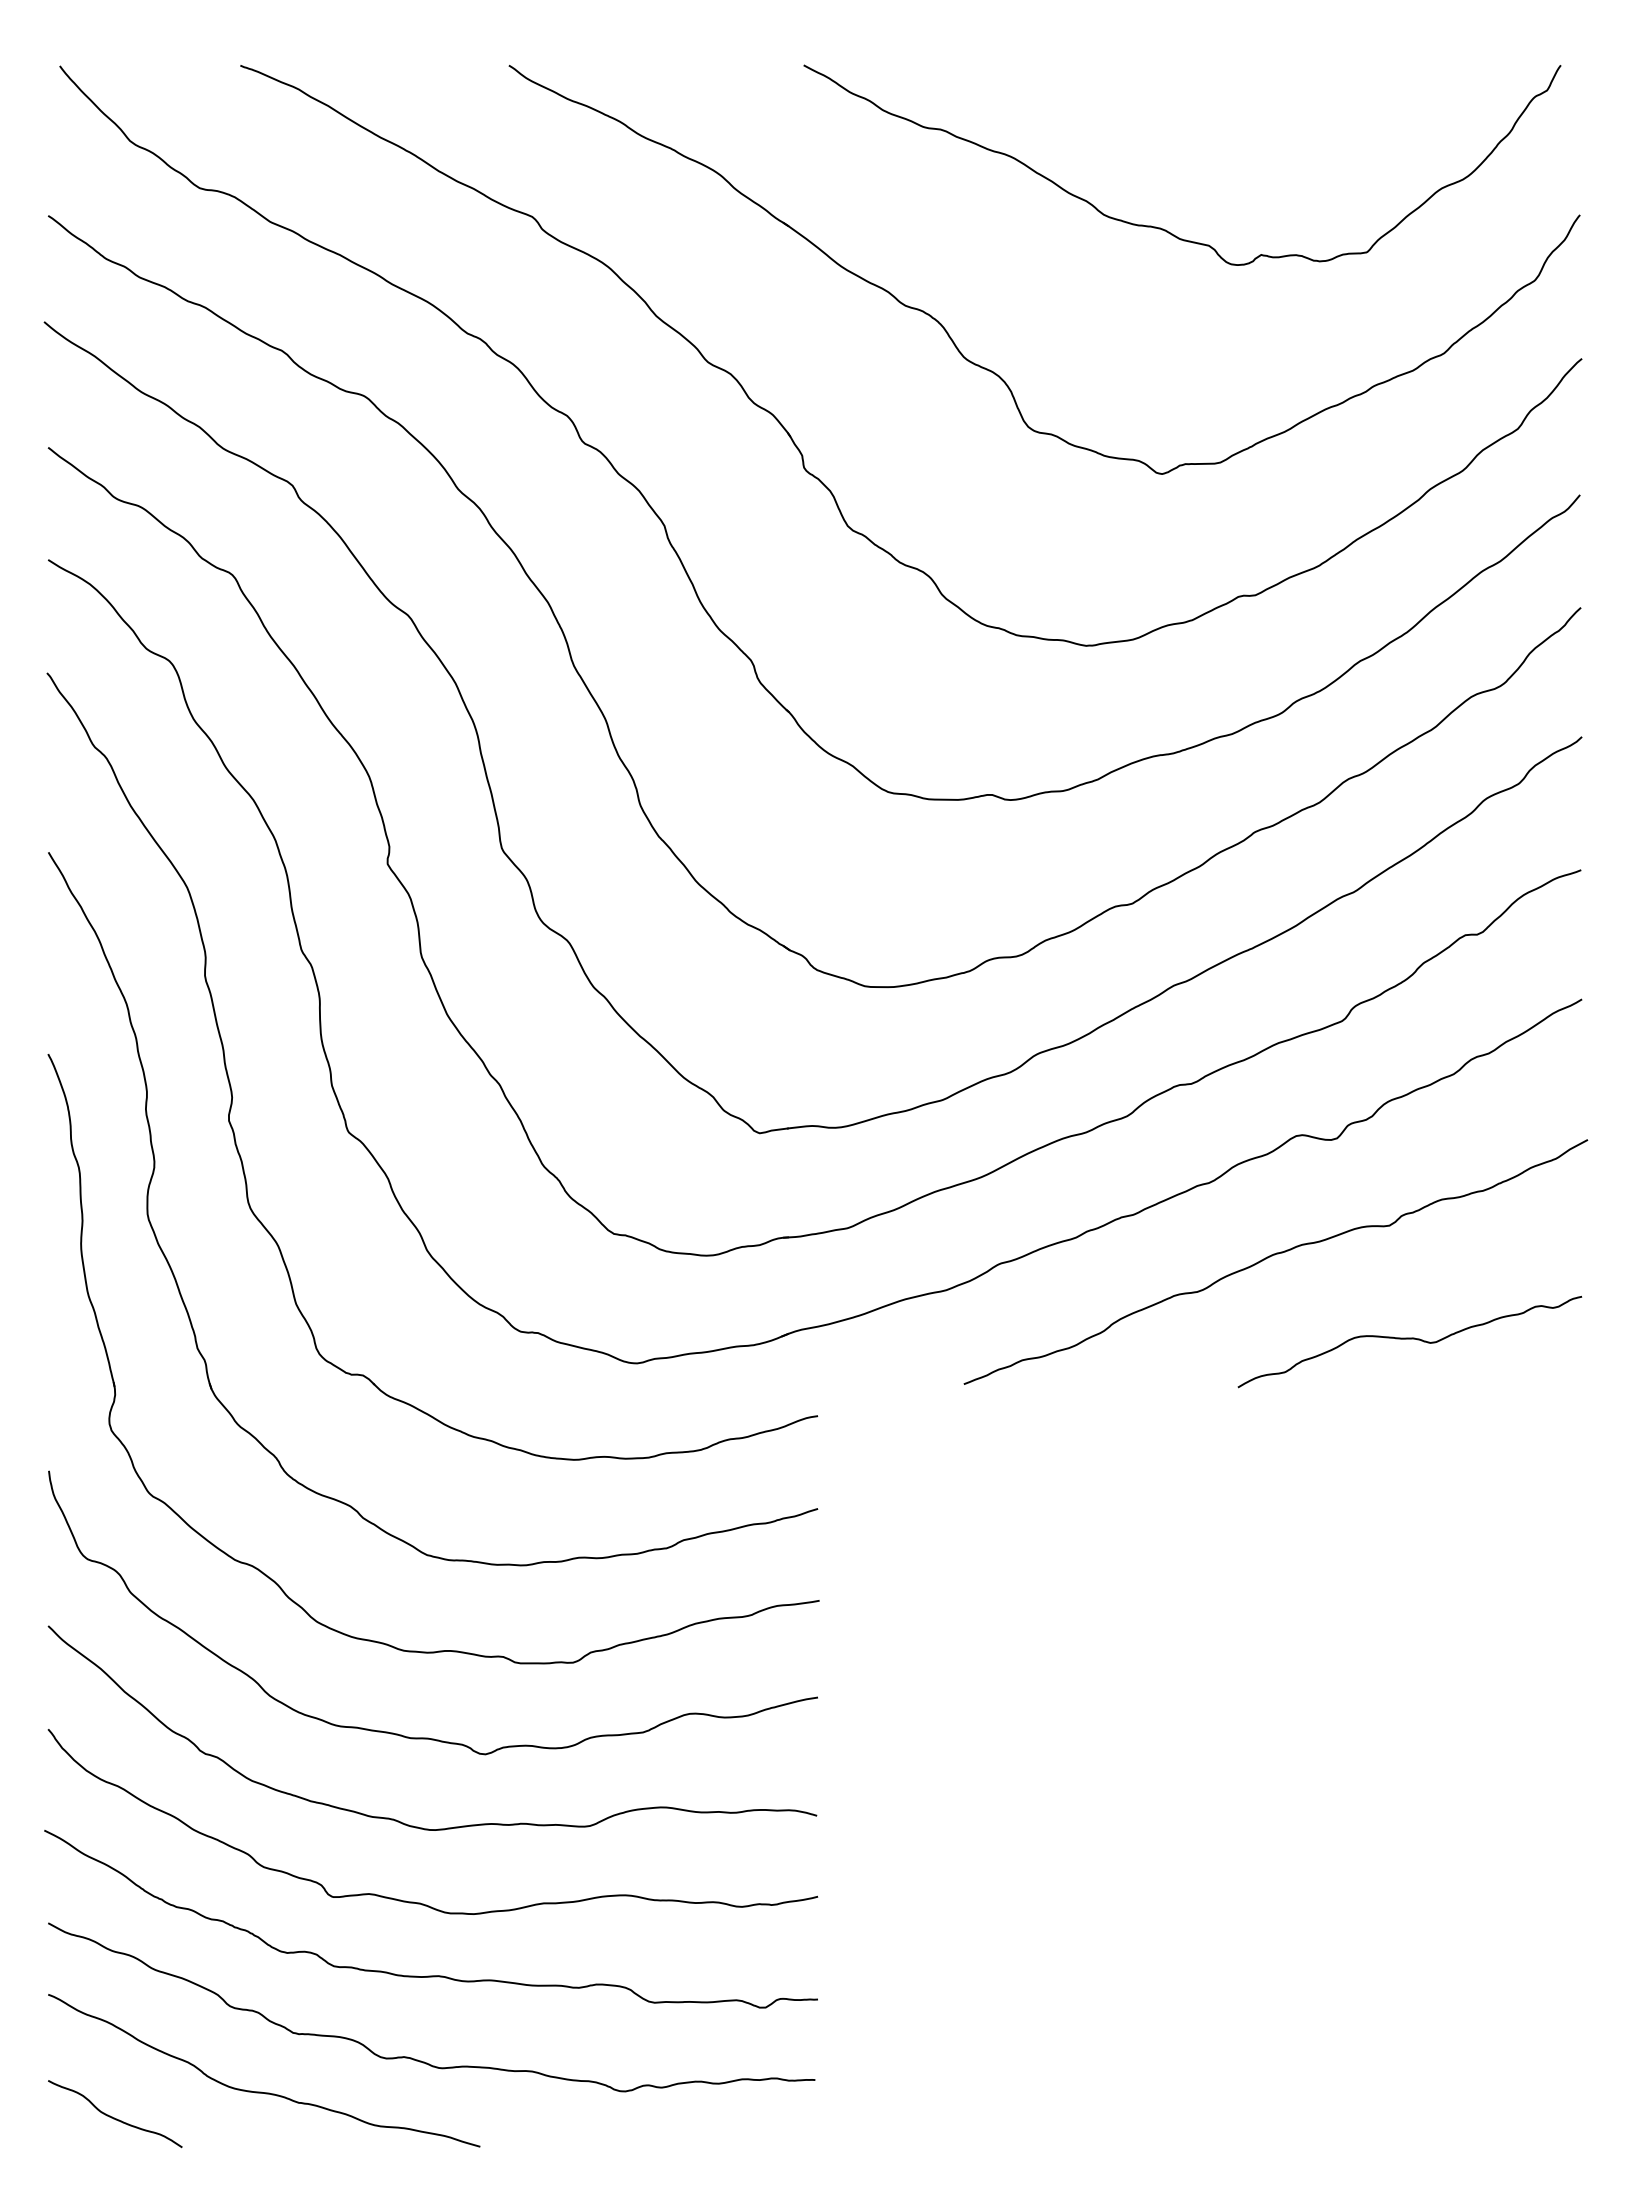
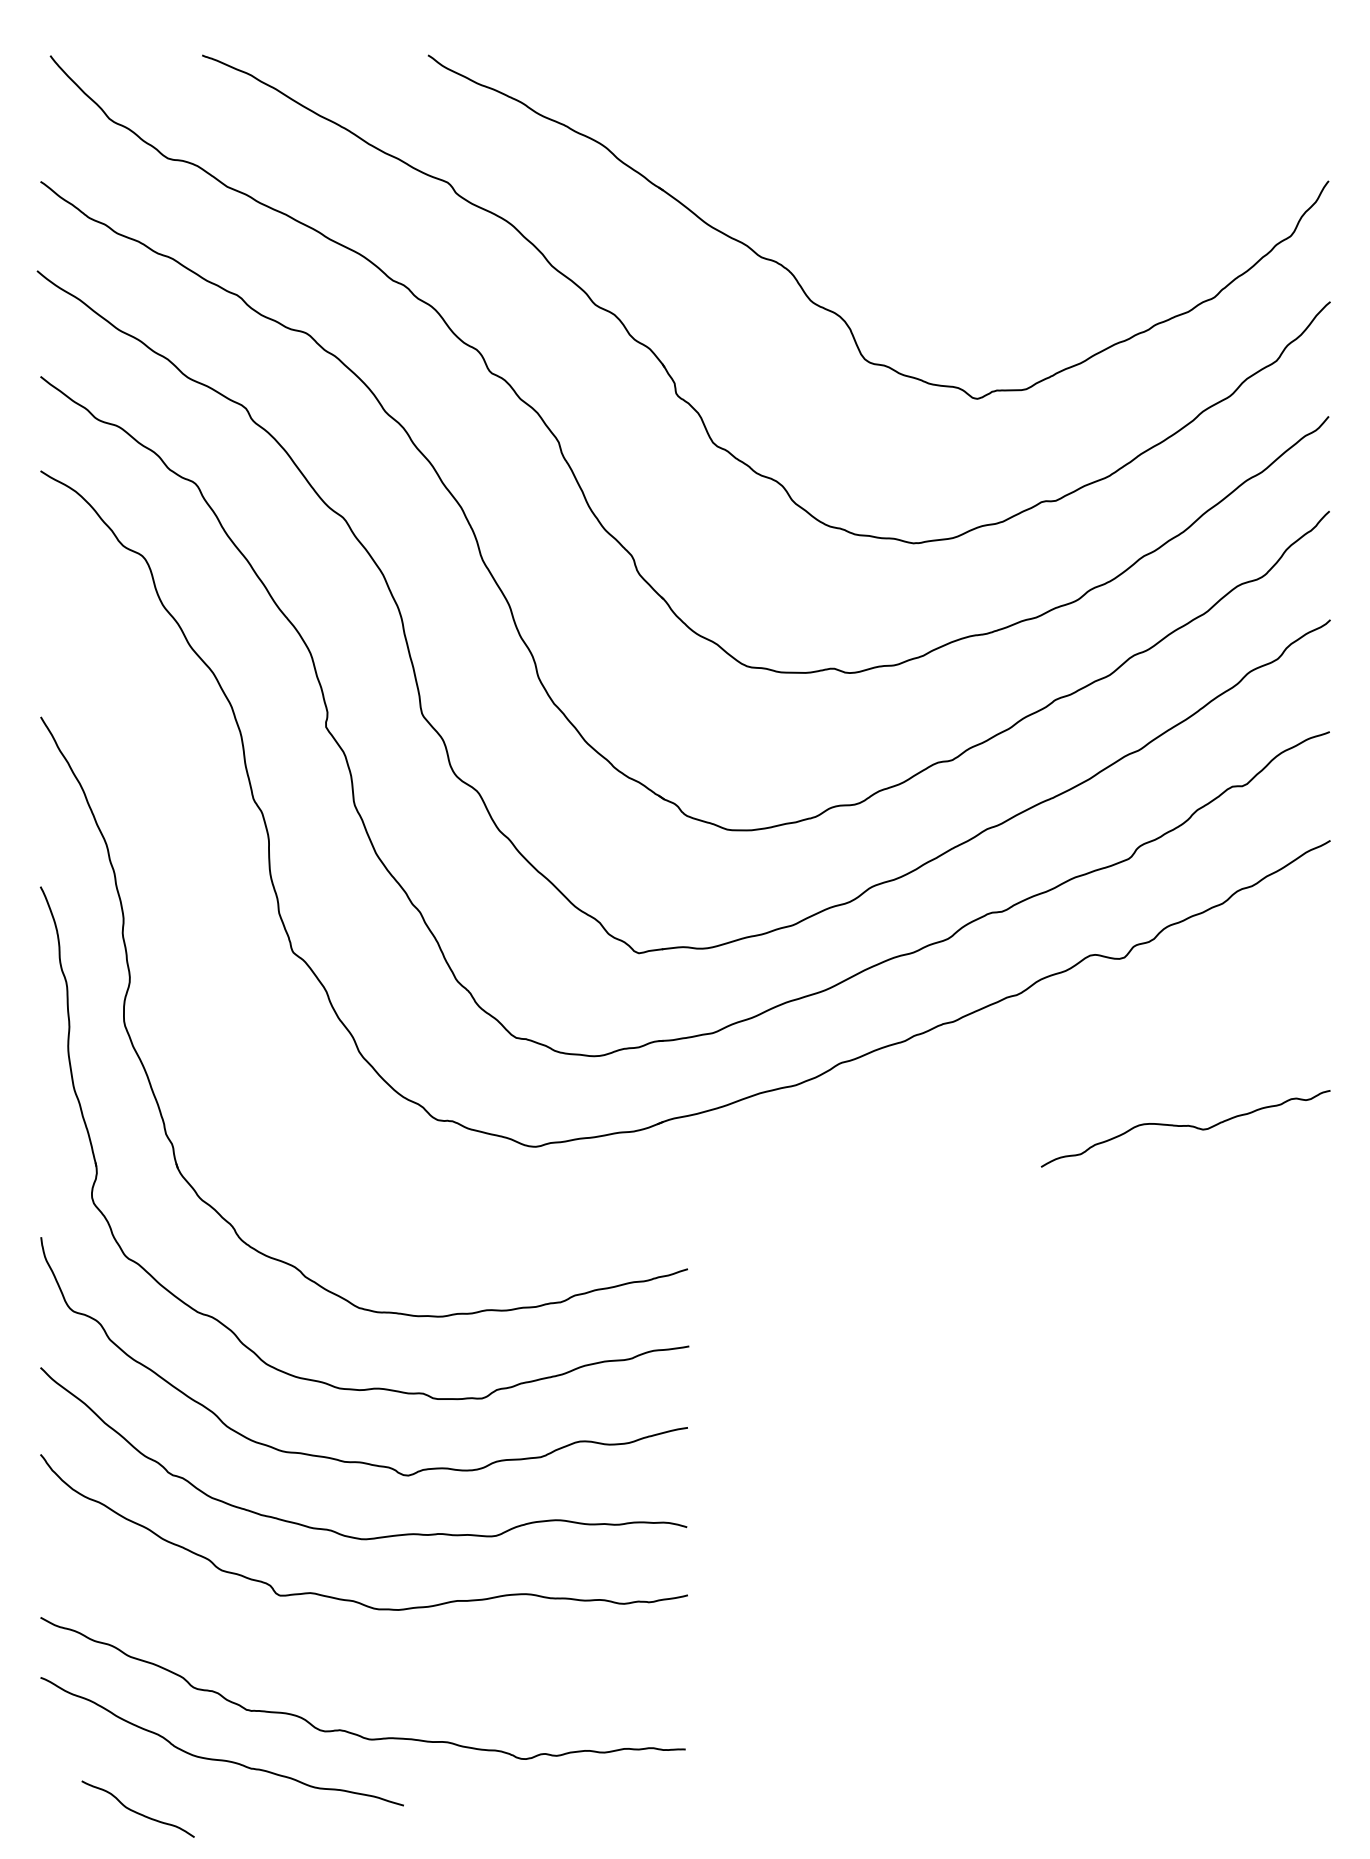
curve: (1160, 227) -> (975, 191), removed
part: (232, 1090) -> (195, 917), removed
curve: (1272, 1256) -> (1070, 1056), removed
curve: (430, 1975) -> (362, 1661), removed
curve: (114, 2117) -> (137, 1812), moved

